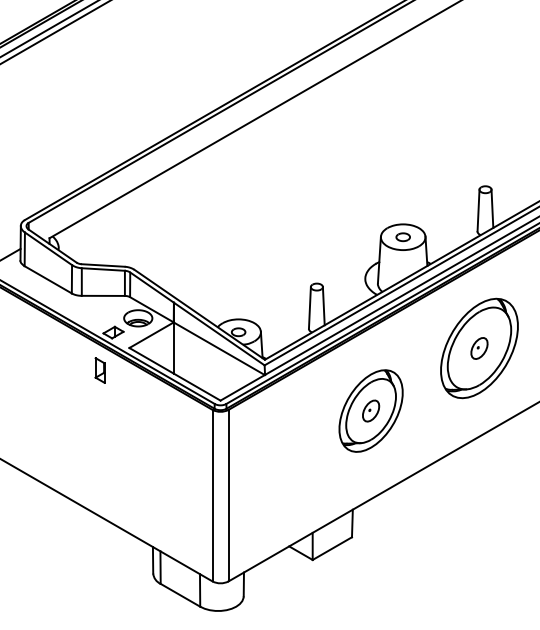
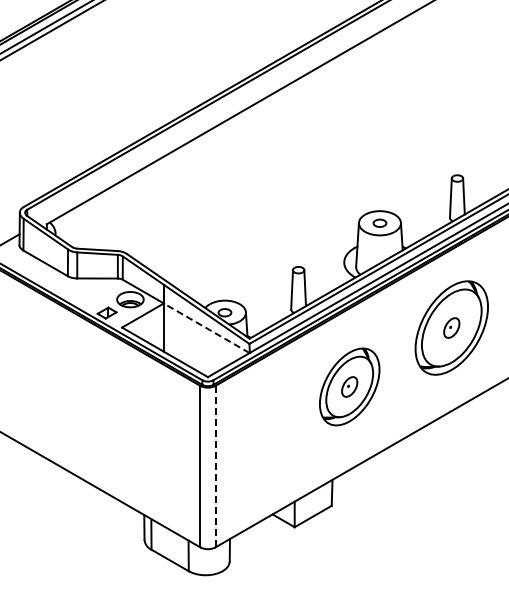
line: (219, 348) -> (206, 328), solid -> dashed
part: (100, 370) -> (94, 348), removed
line: (228, 495) -> (215, 466), solid -> dashed

